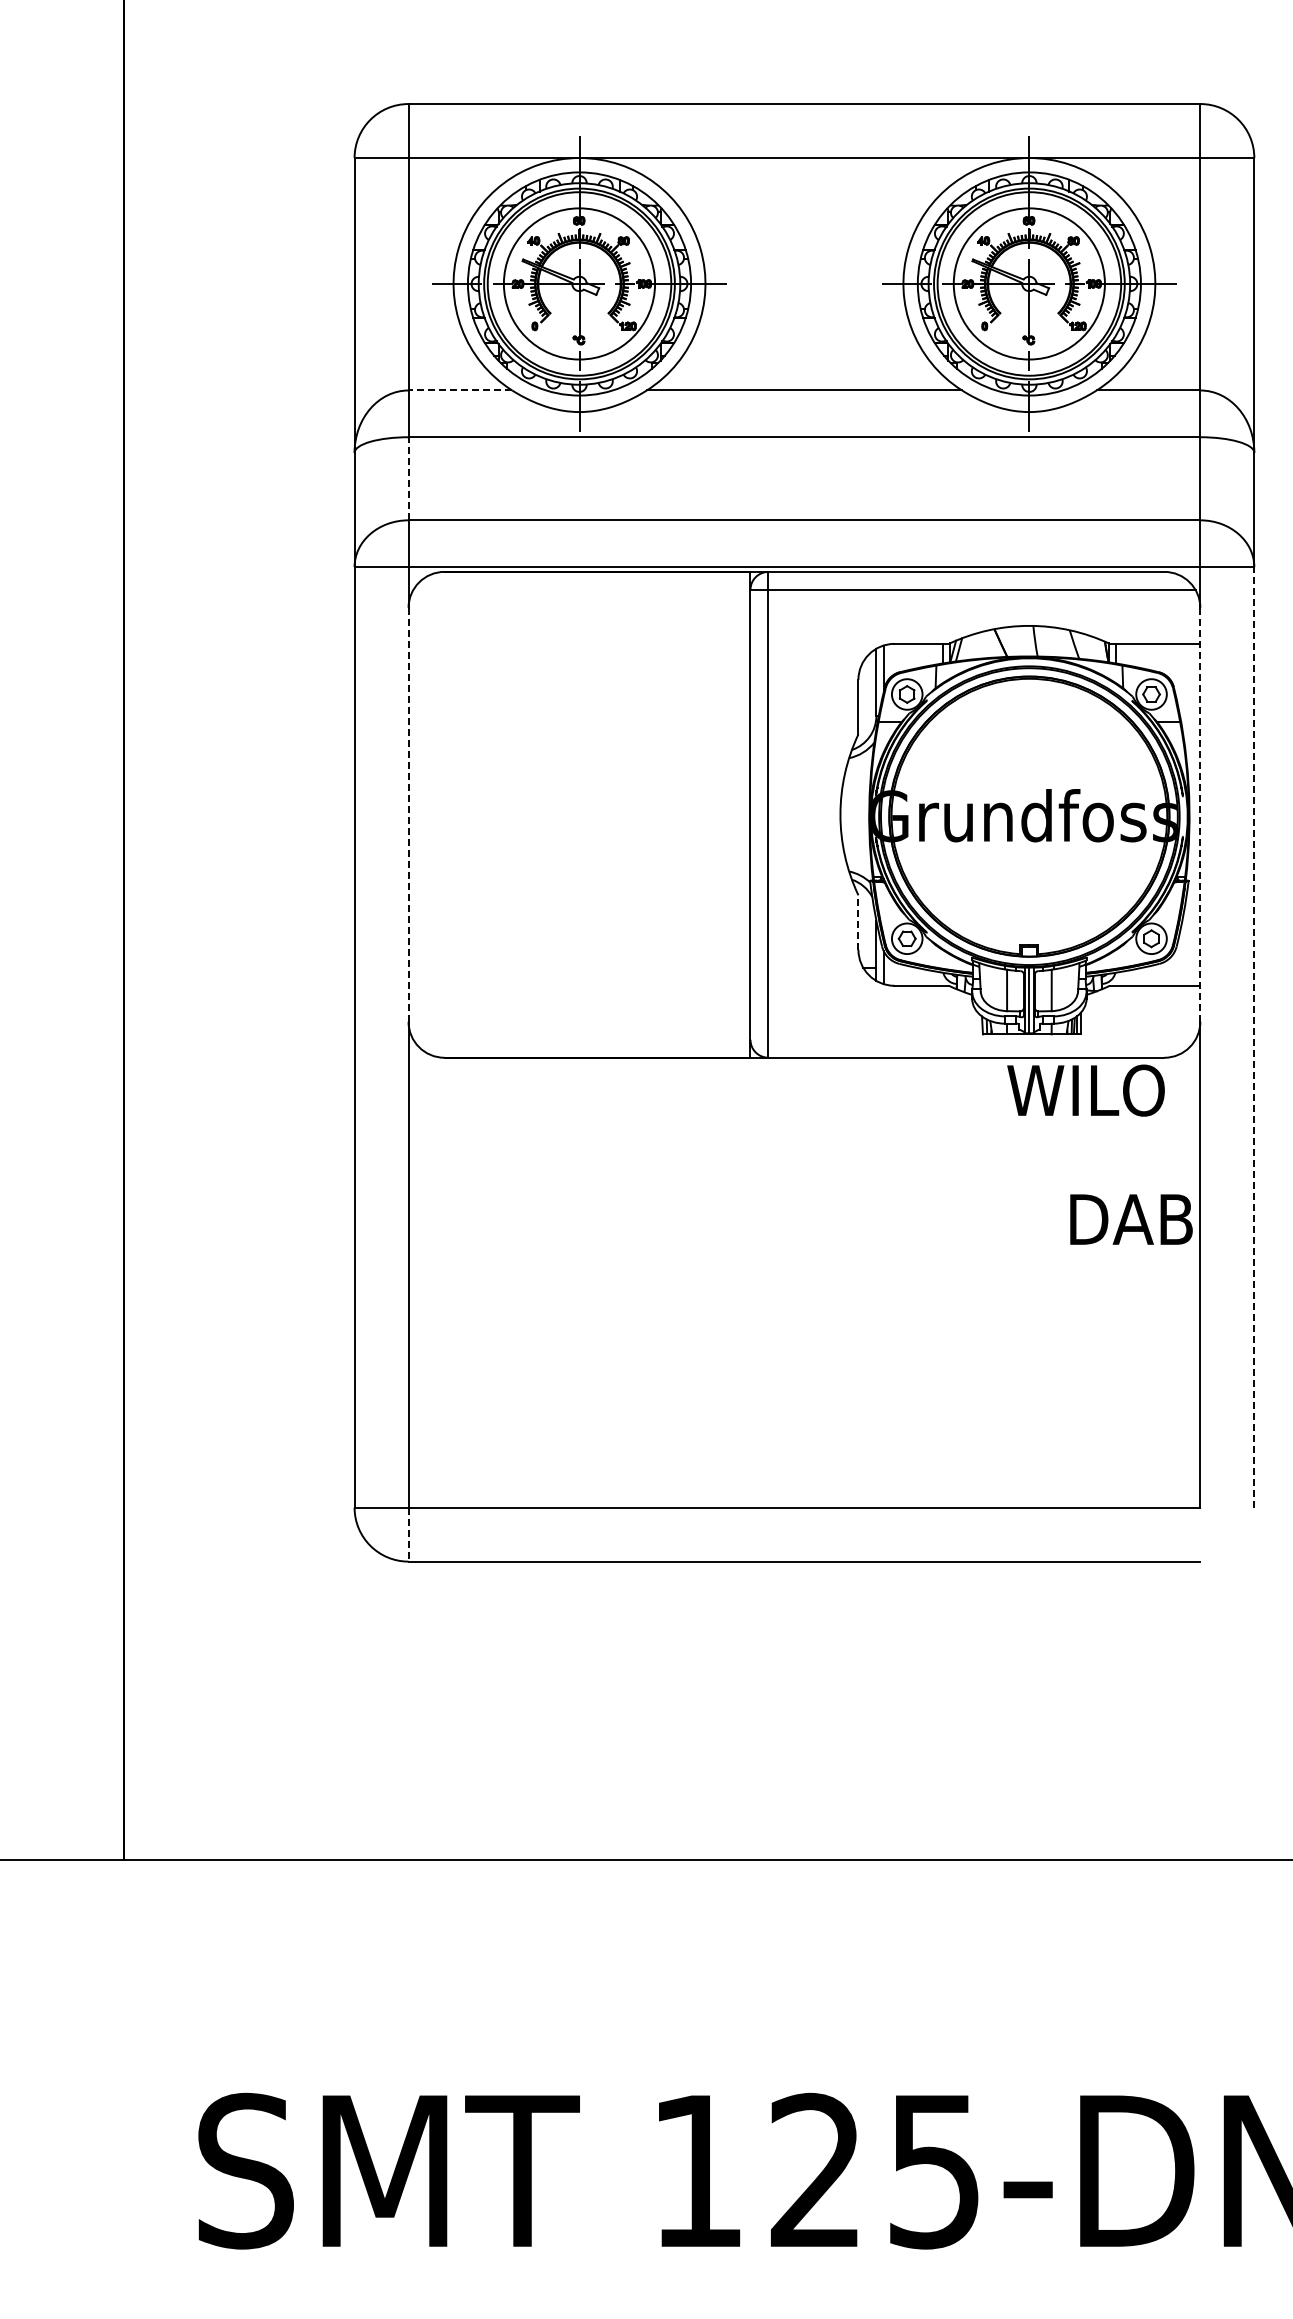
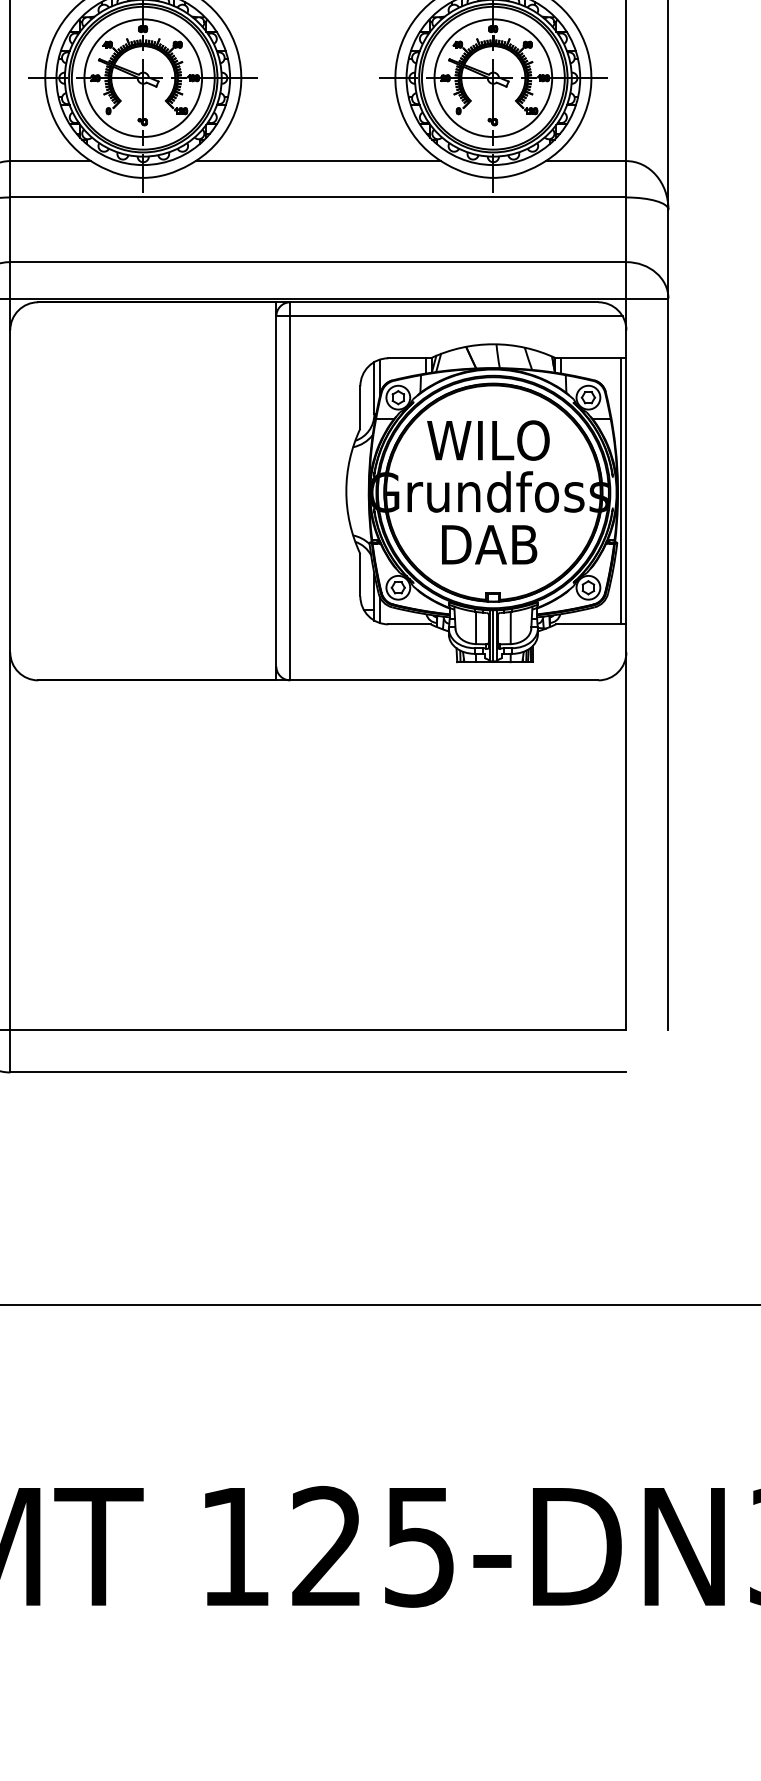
line: (460, 390) -> (50, 161), dashed -> solid
line: (408, 478) -> (10, 229), dashed -> solid
line: (408, 814) -> (10, 491), dashed -> solid
line: (1193, 814) -> (621, 491), added
line: (1200, 814) -> (626, 491), dashed -> solid
line: (858, 922) -> (360, 575), dashed -> solid
line: (1254, 1036) -> (668, 663), dashed -> solid
text: (1085, 1090) -> (488, 440), moved
text: (1131, 1219) -> (489, 544), moved
line: (408, 1534) -> (10, 1051), dashed -> solid

